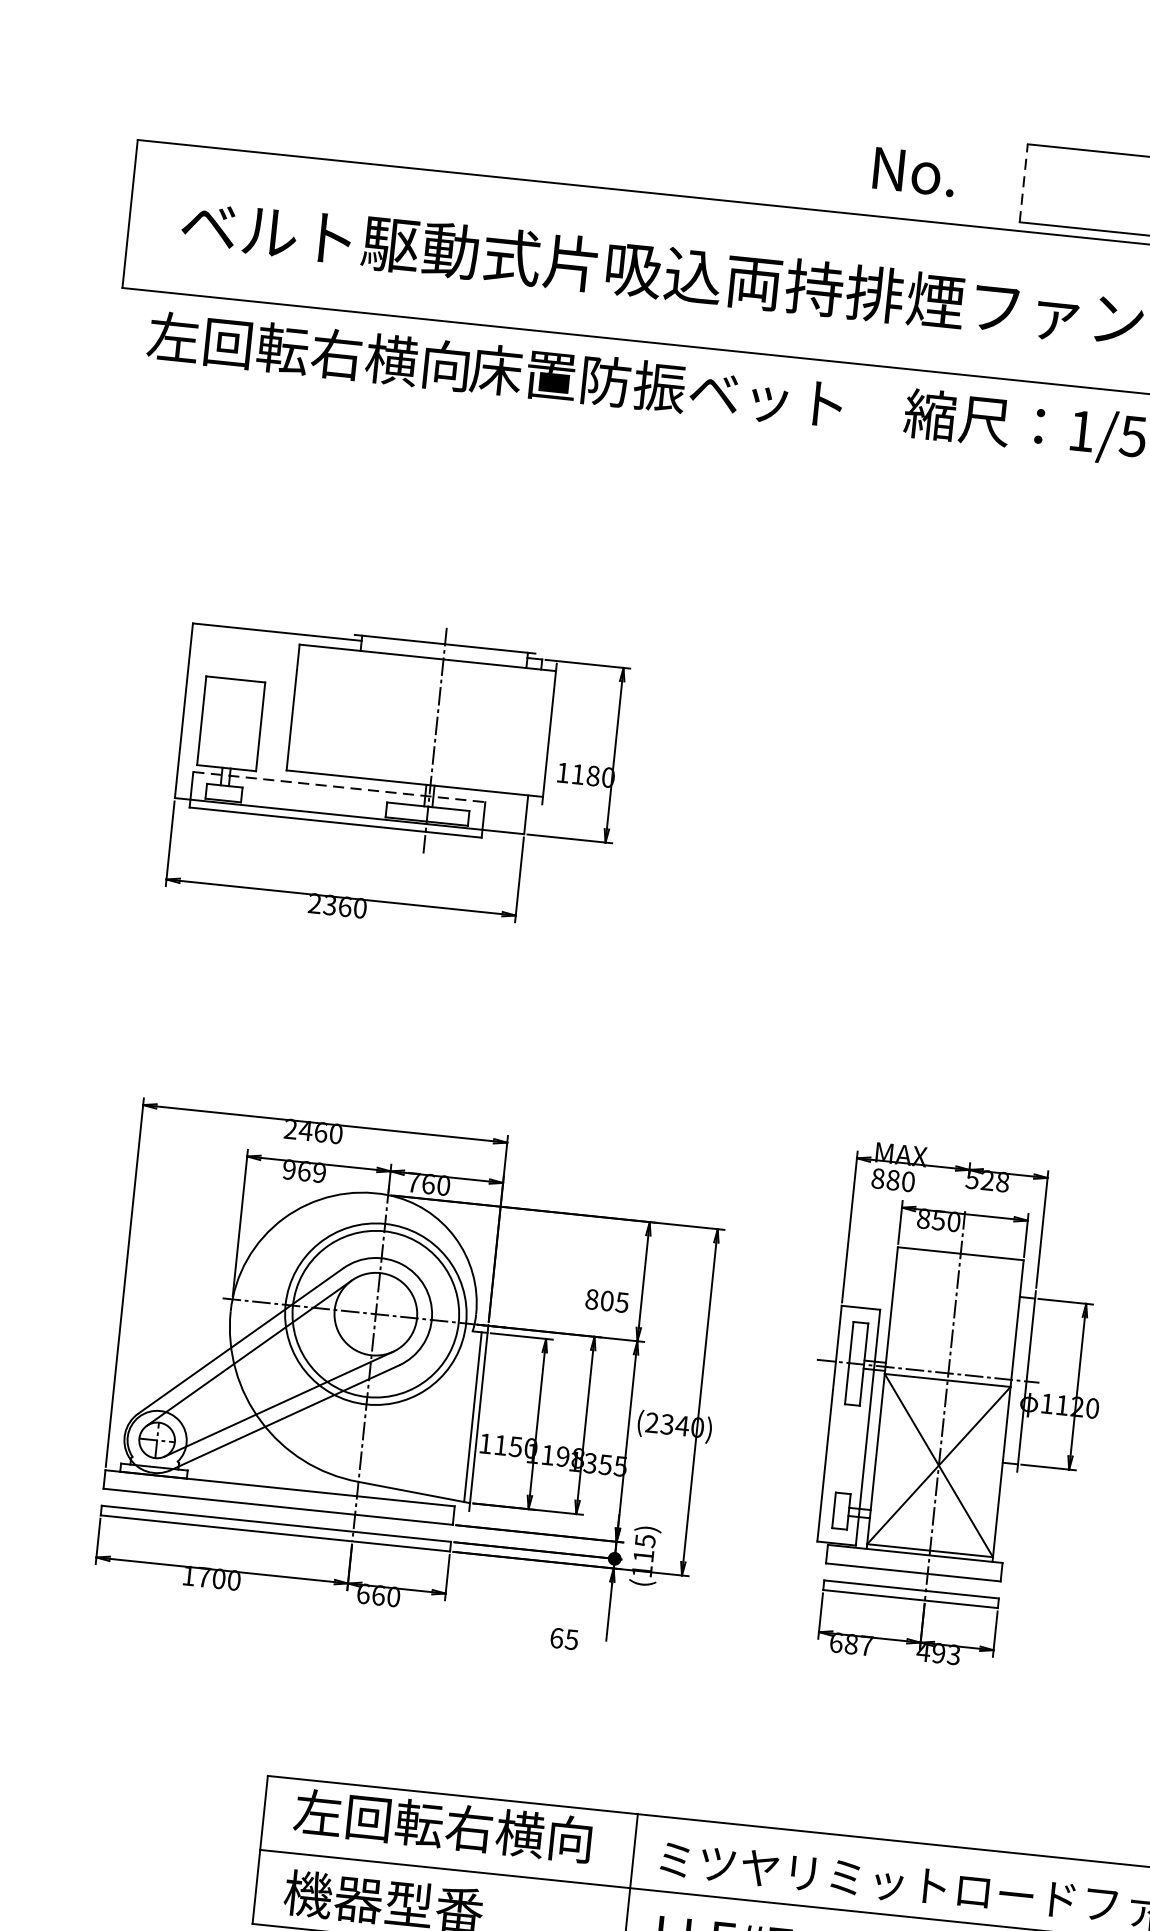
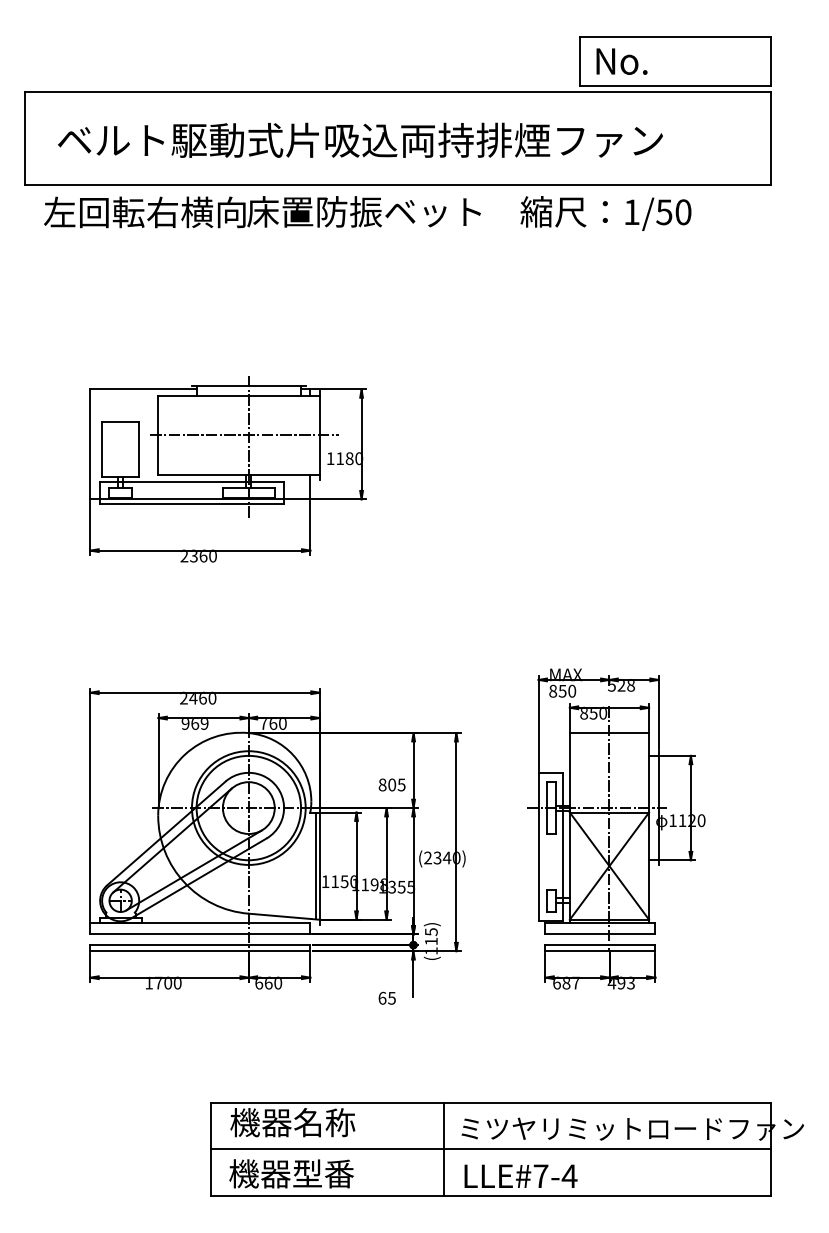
text: (913, 171) -> (621, 61), moved
line: (1023, 183) -> (579, 61), dashed -> solid
line: (430, 721) -> (244, 435), added
line: (340, 786) -> (192, 481), dashed -> solid
text: (893, 1178) -> (562, 690), 880 -> 850
text: (442, 1825) -> (323, 1122), 左回転右横向 -> 機器名称

